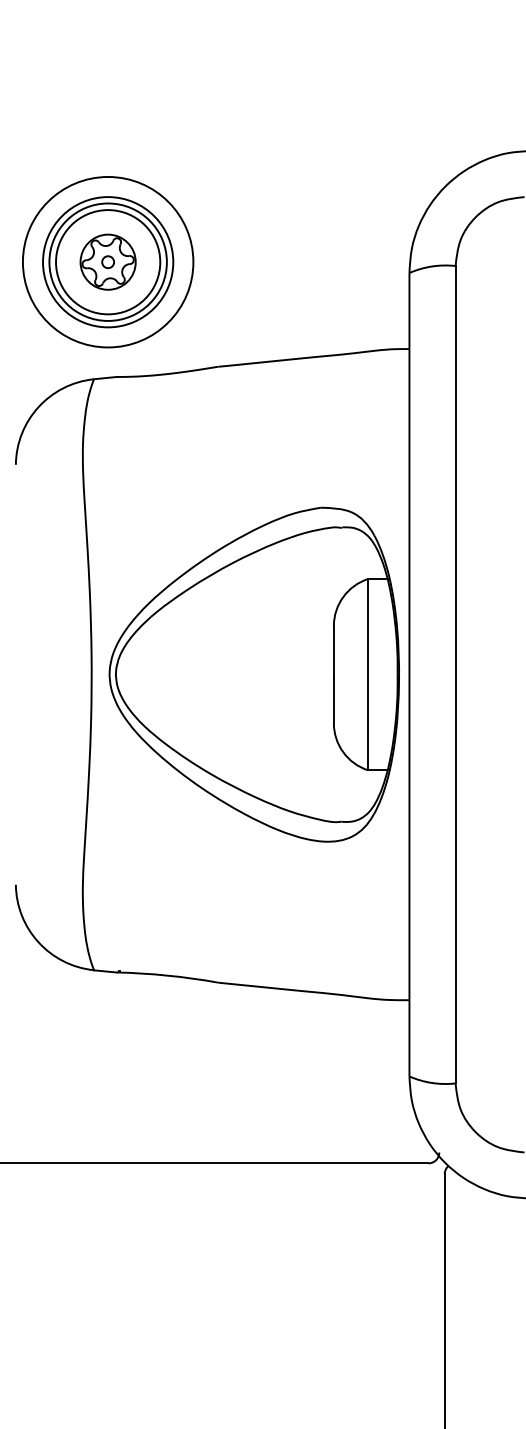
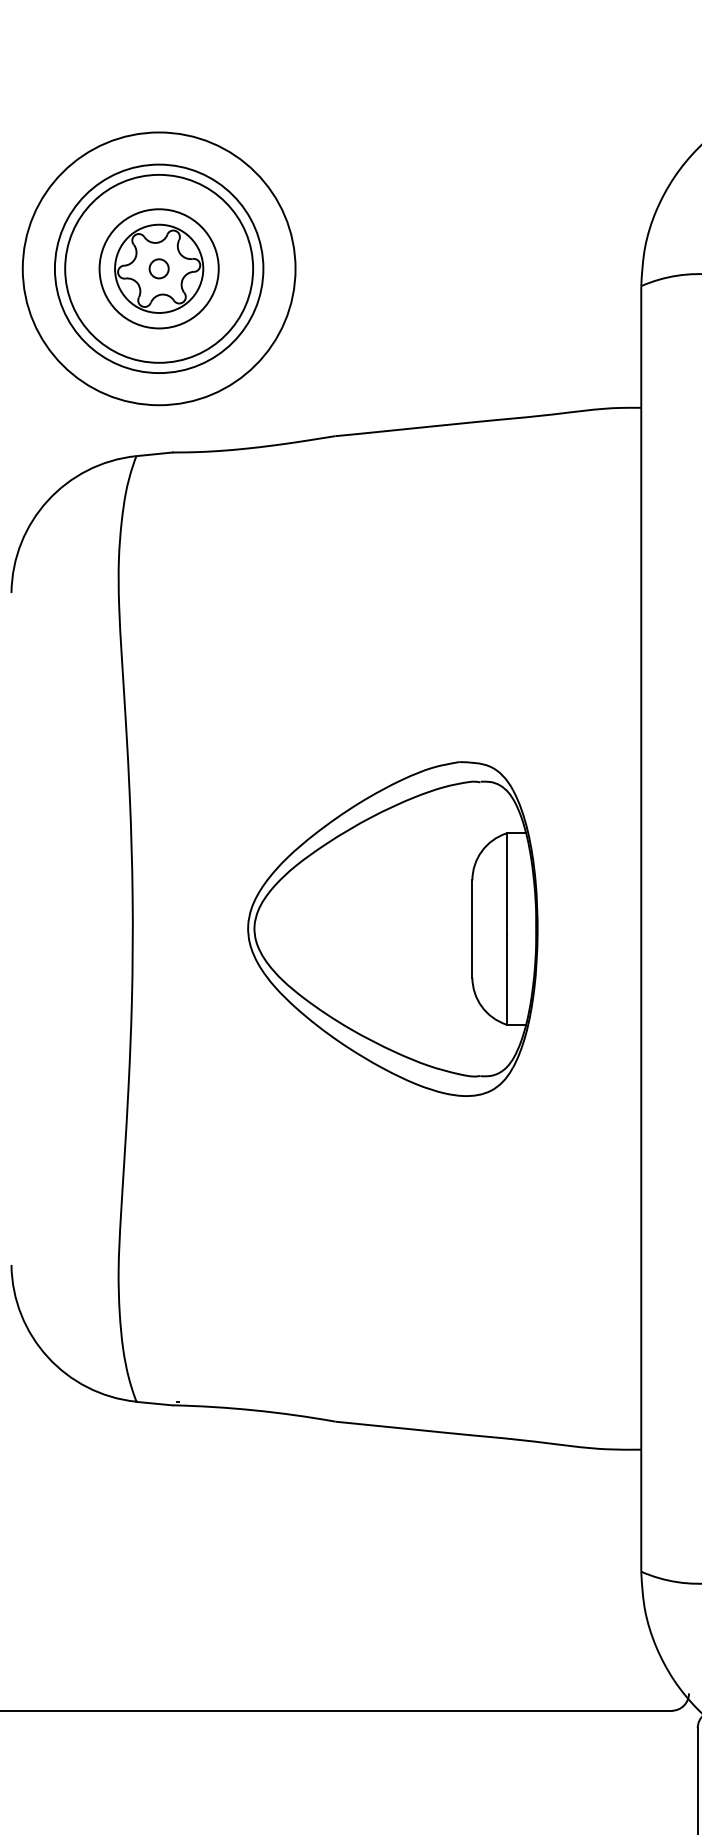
circle: (107, 261) -> (158, 267), size x0.71
part: (253, 674) -> (391, 928), size x0.62

